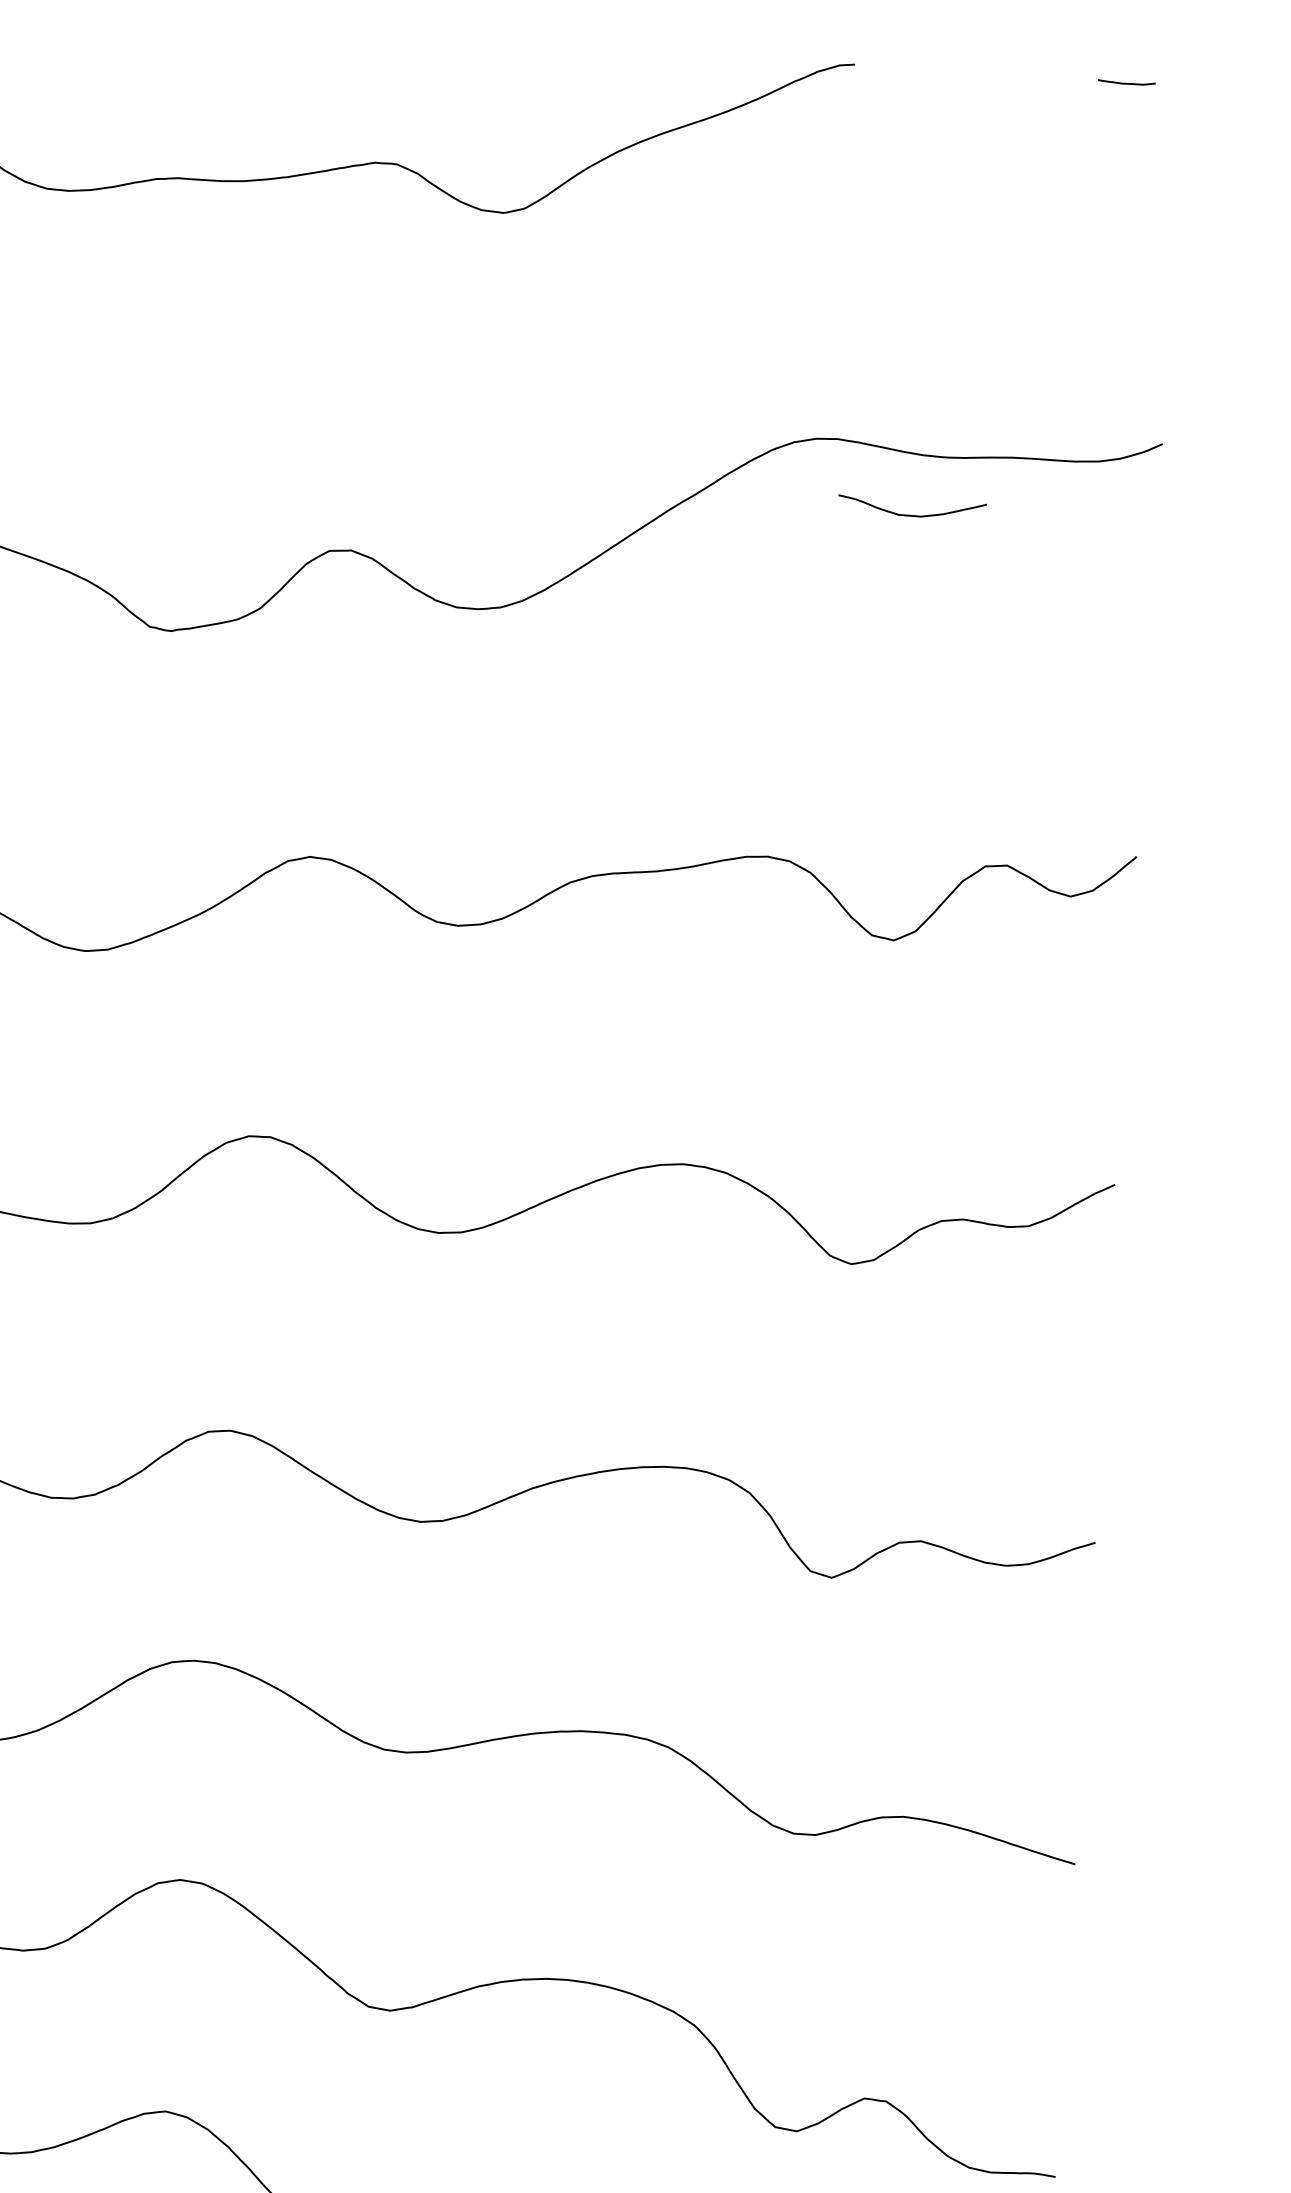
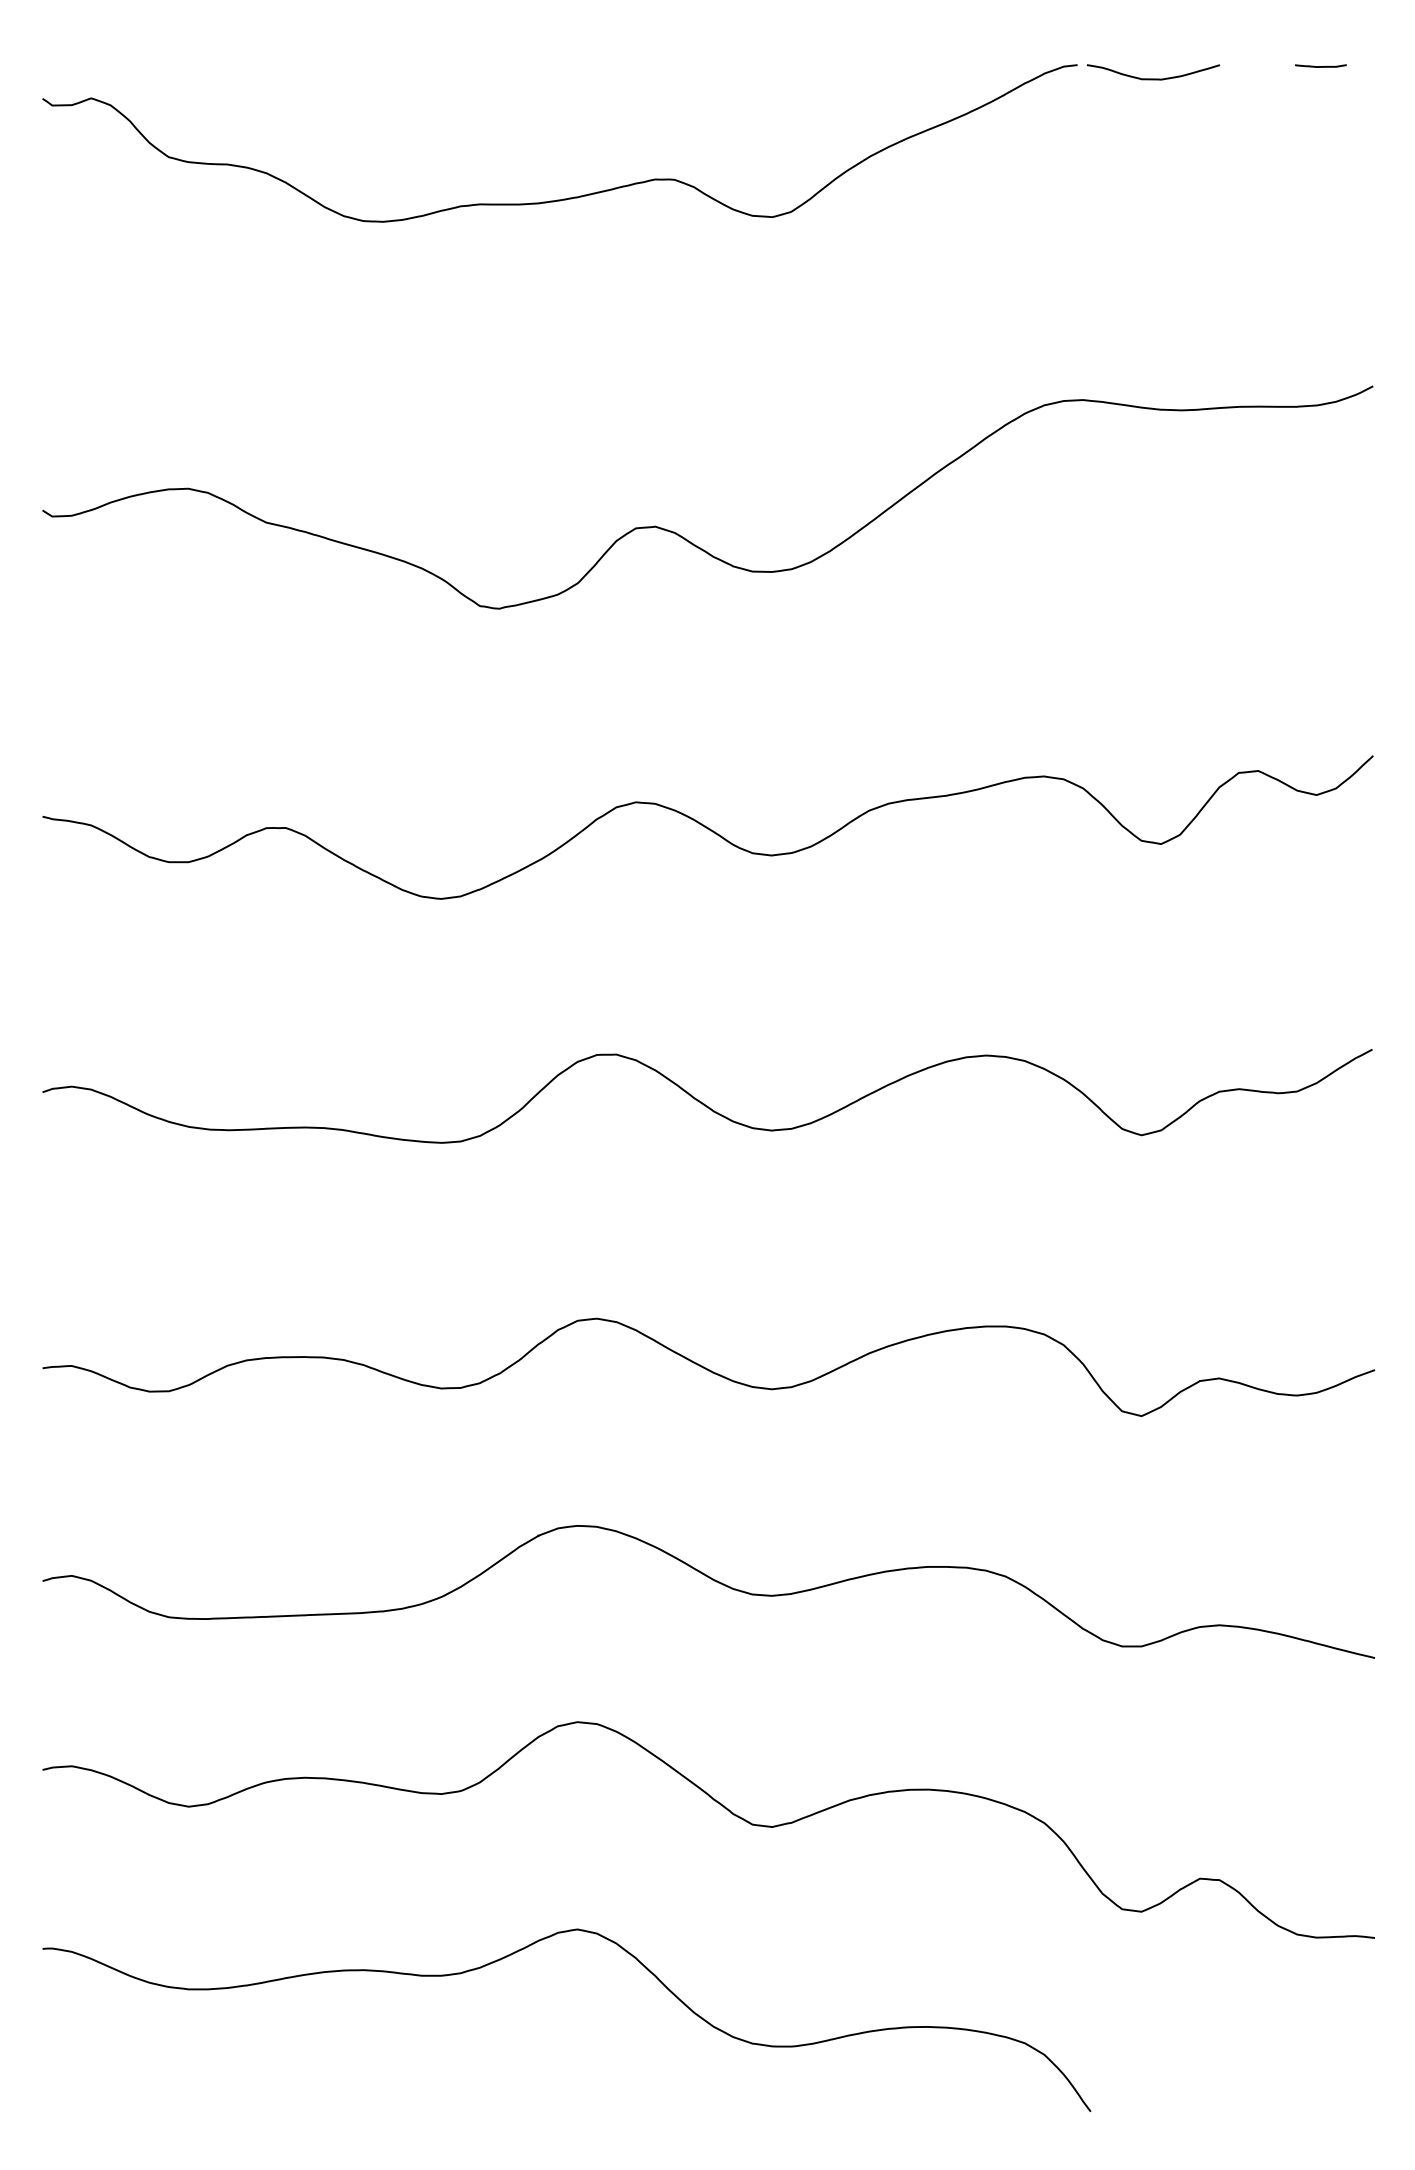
curve: (911, 514) -> (1153, 78), moved

